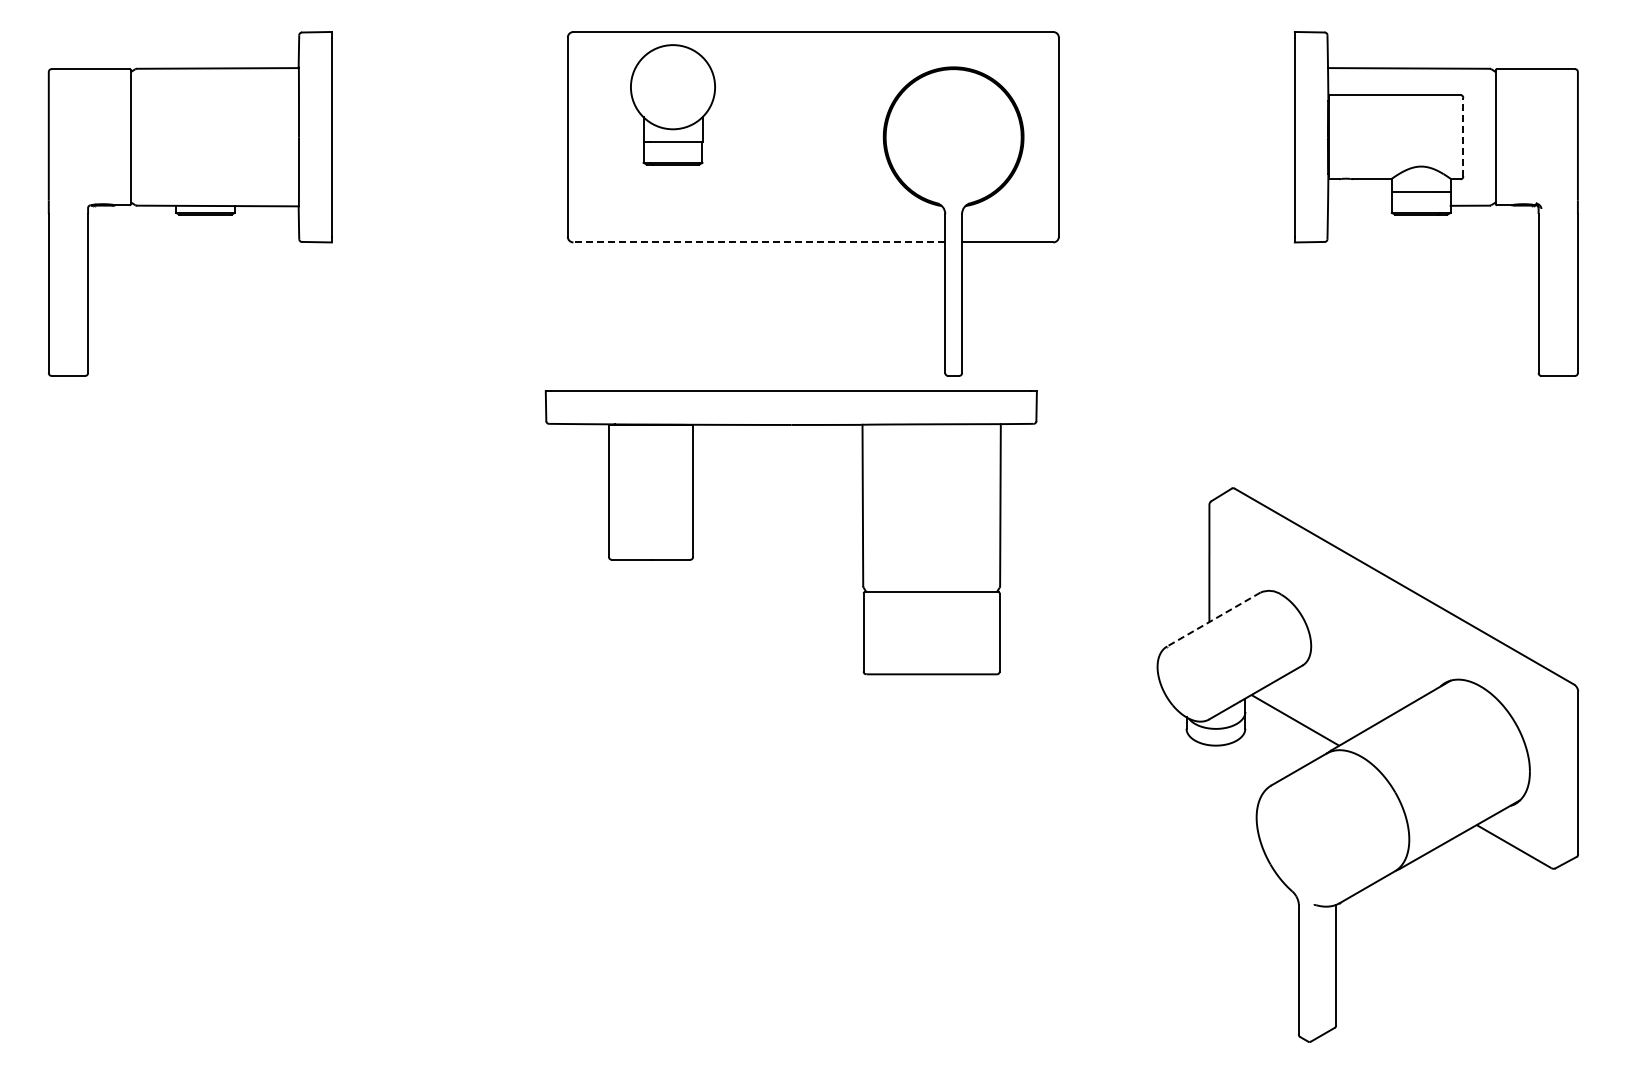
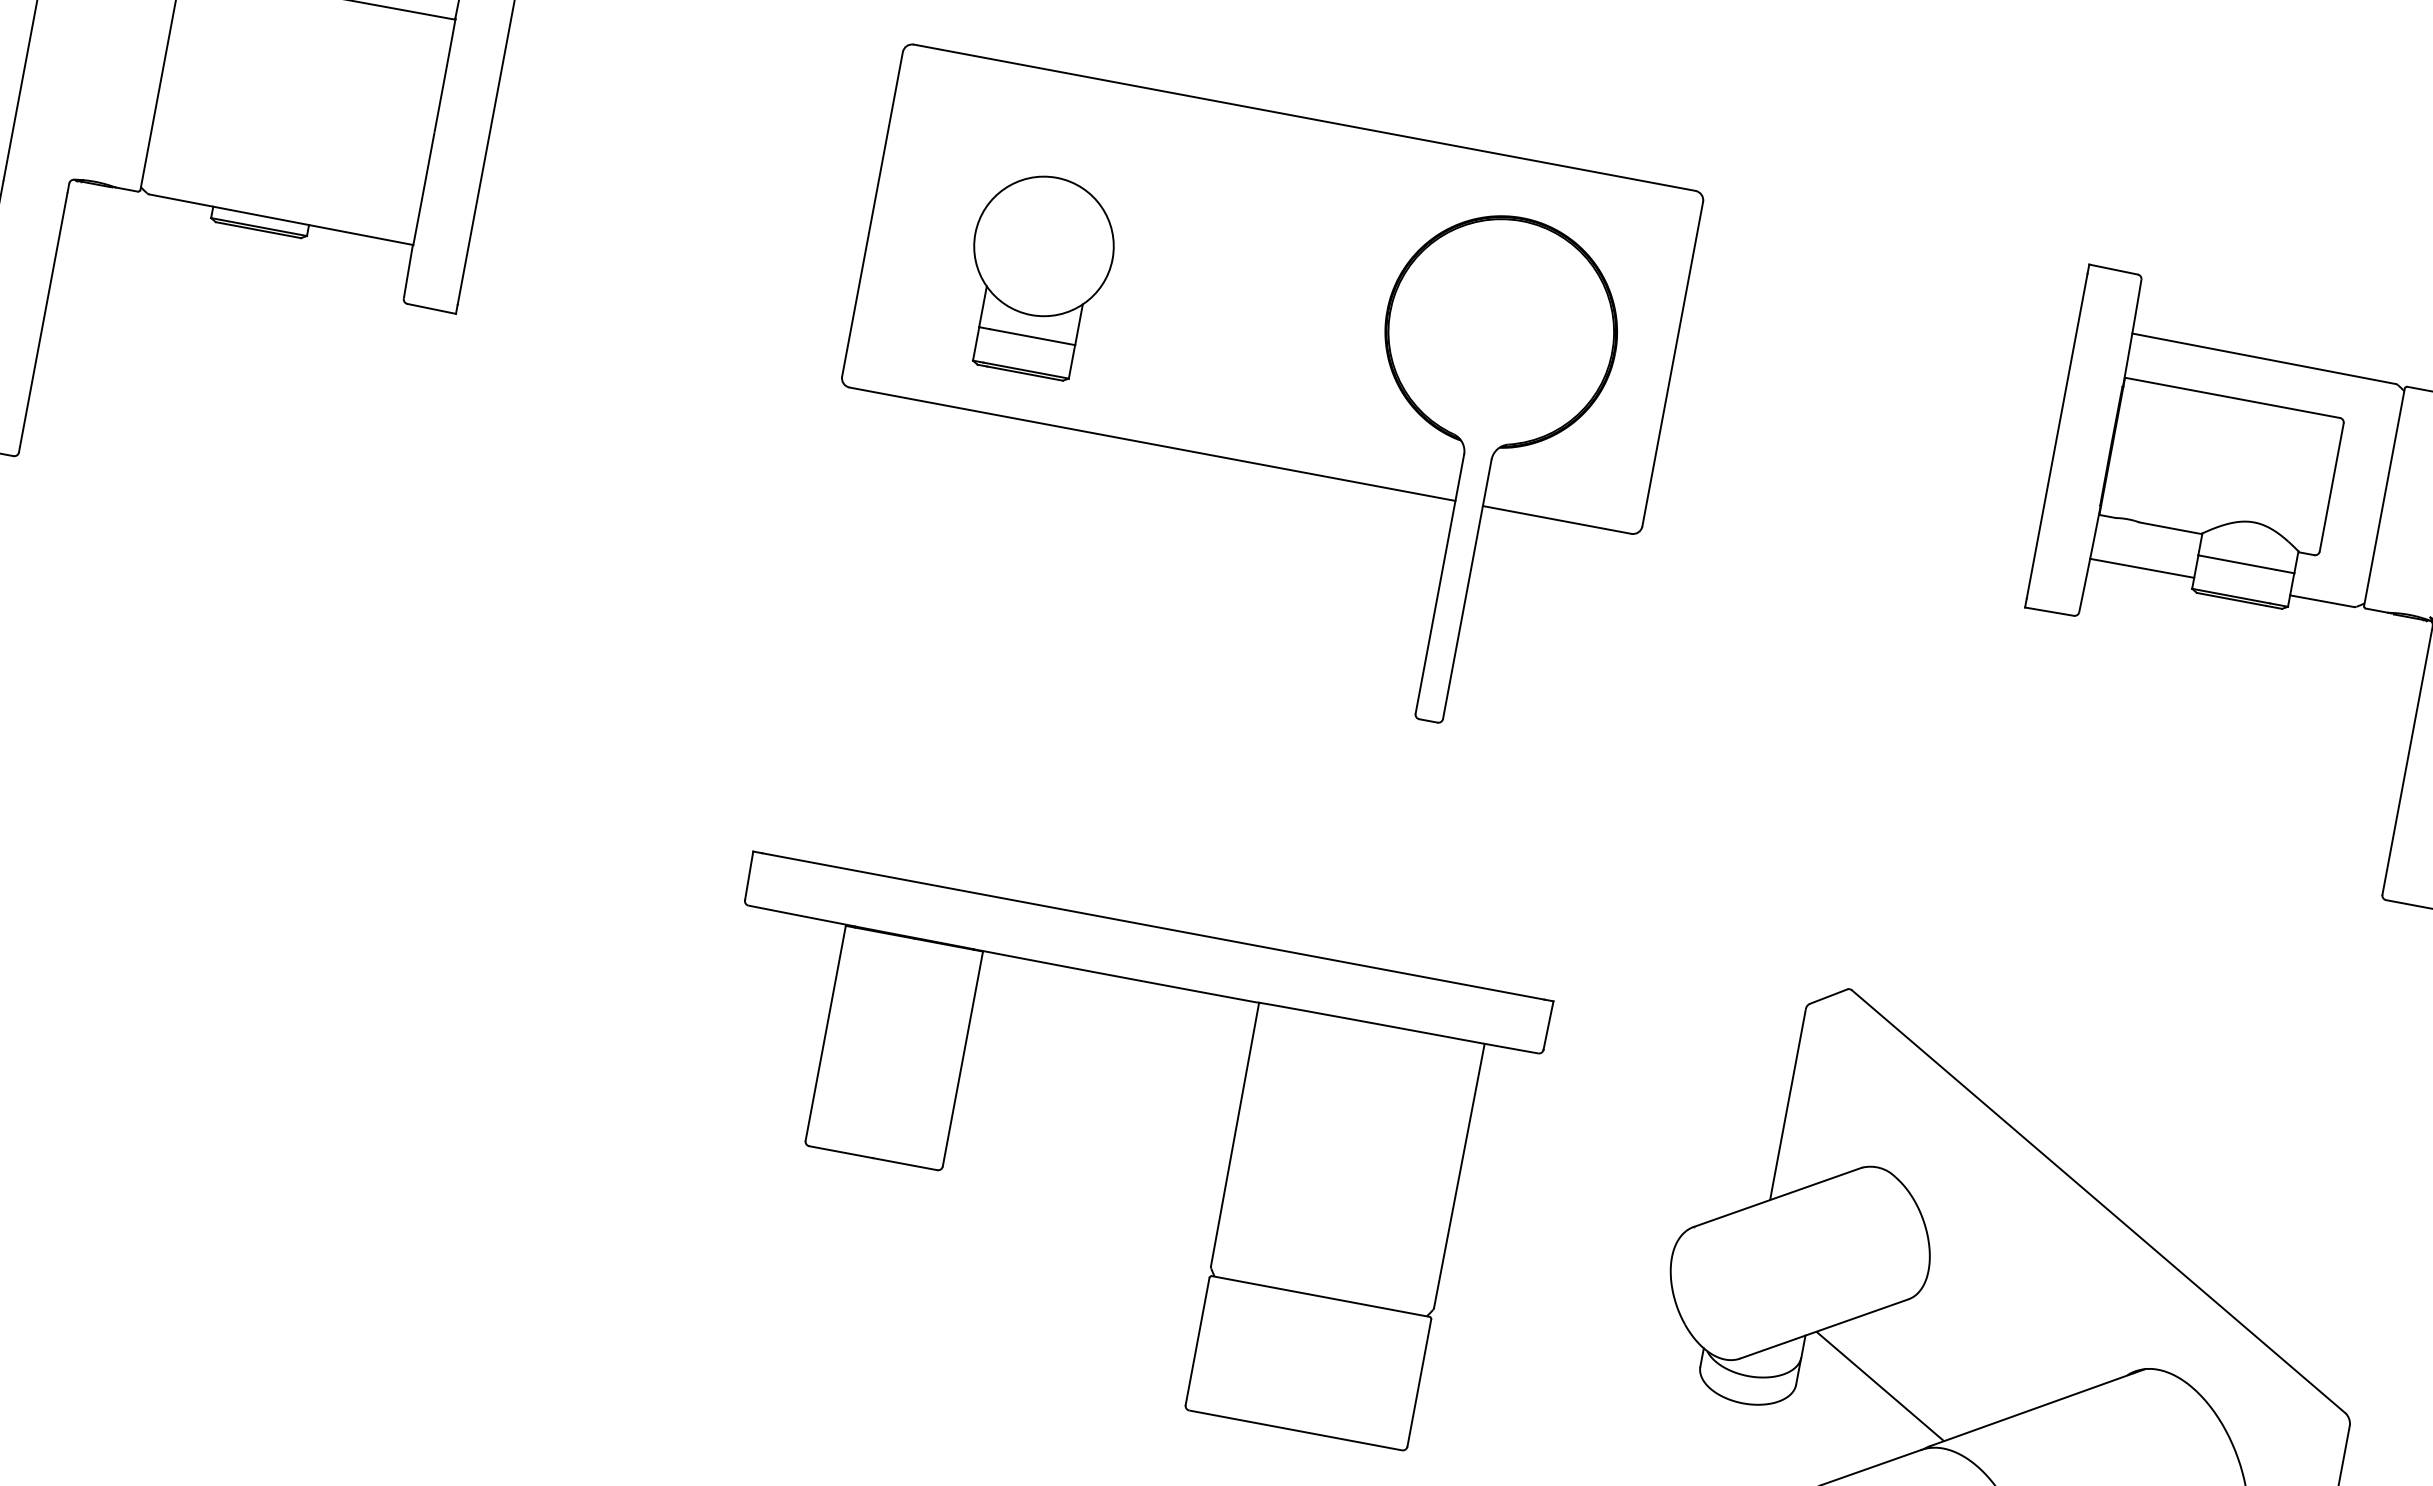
part: (672, 104) -> (1037, 274), moved
line: (1463, 136) -> (2332, 486), dashed -> solid
line: (1359, 206) -> (2141, 568), added
line: (759, 242) -> (1152, 444), dashed -> solid
part: (862, 532) -> (1226, 1178), moved
line: (1213, 619) -> (1777, 1197), dashed -> solid

